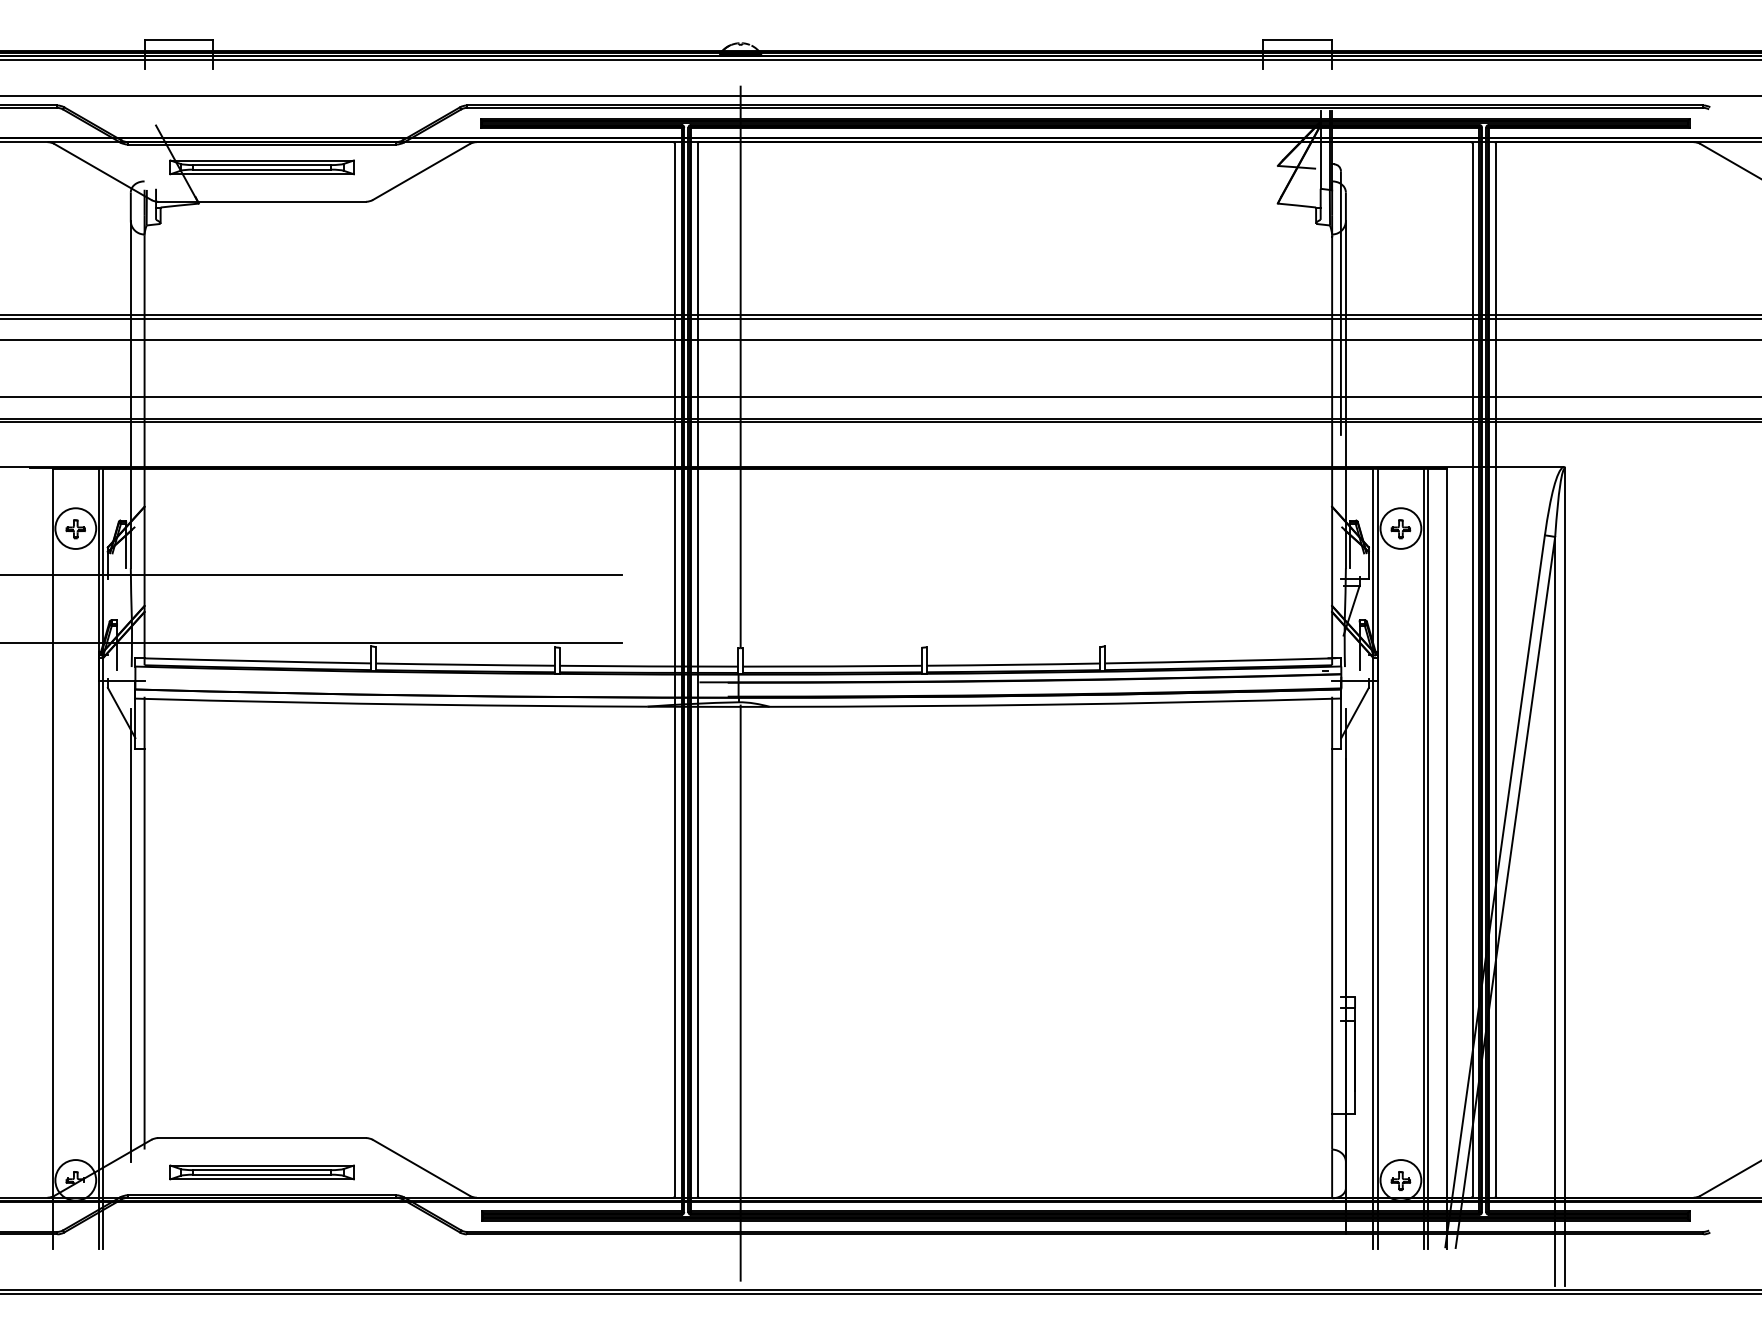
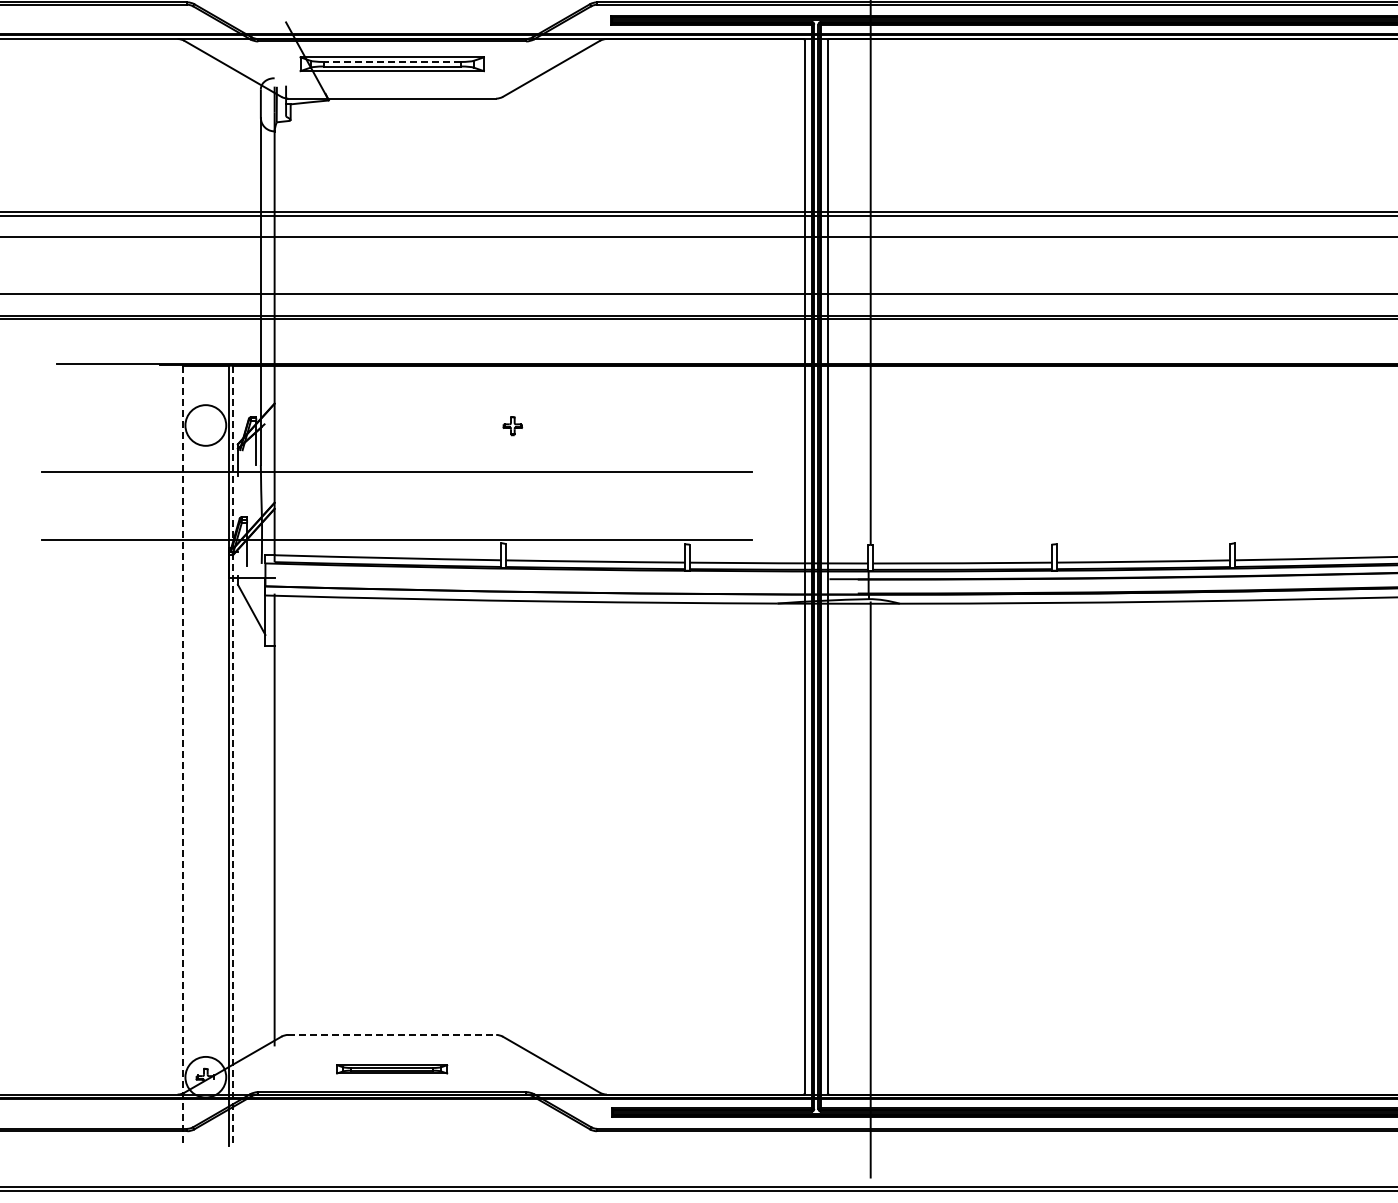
line: (262, 165) -> (392, 62), solid -> dashed
part: (75, 529) -> (512, 426), moved
line: (52, 858) -> (182, 755), solid -> dashed
line: (103, 858) -> (233, 755), solid -> dashed
line: (130, 935) -> (260, 832), removed
line: (262, 1138) -> (392, 1035), solid -> dashed
part: (261, 1172) -> (391, 1069), size x0.6

